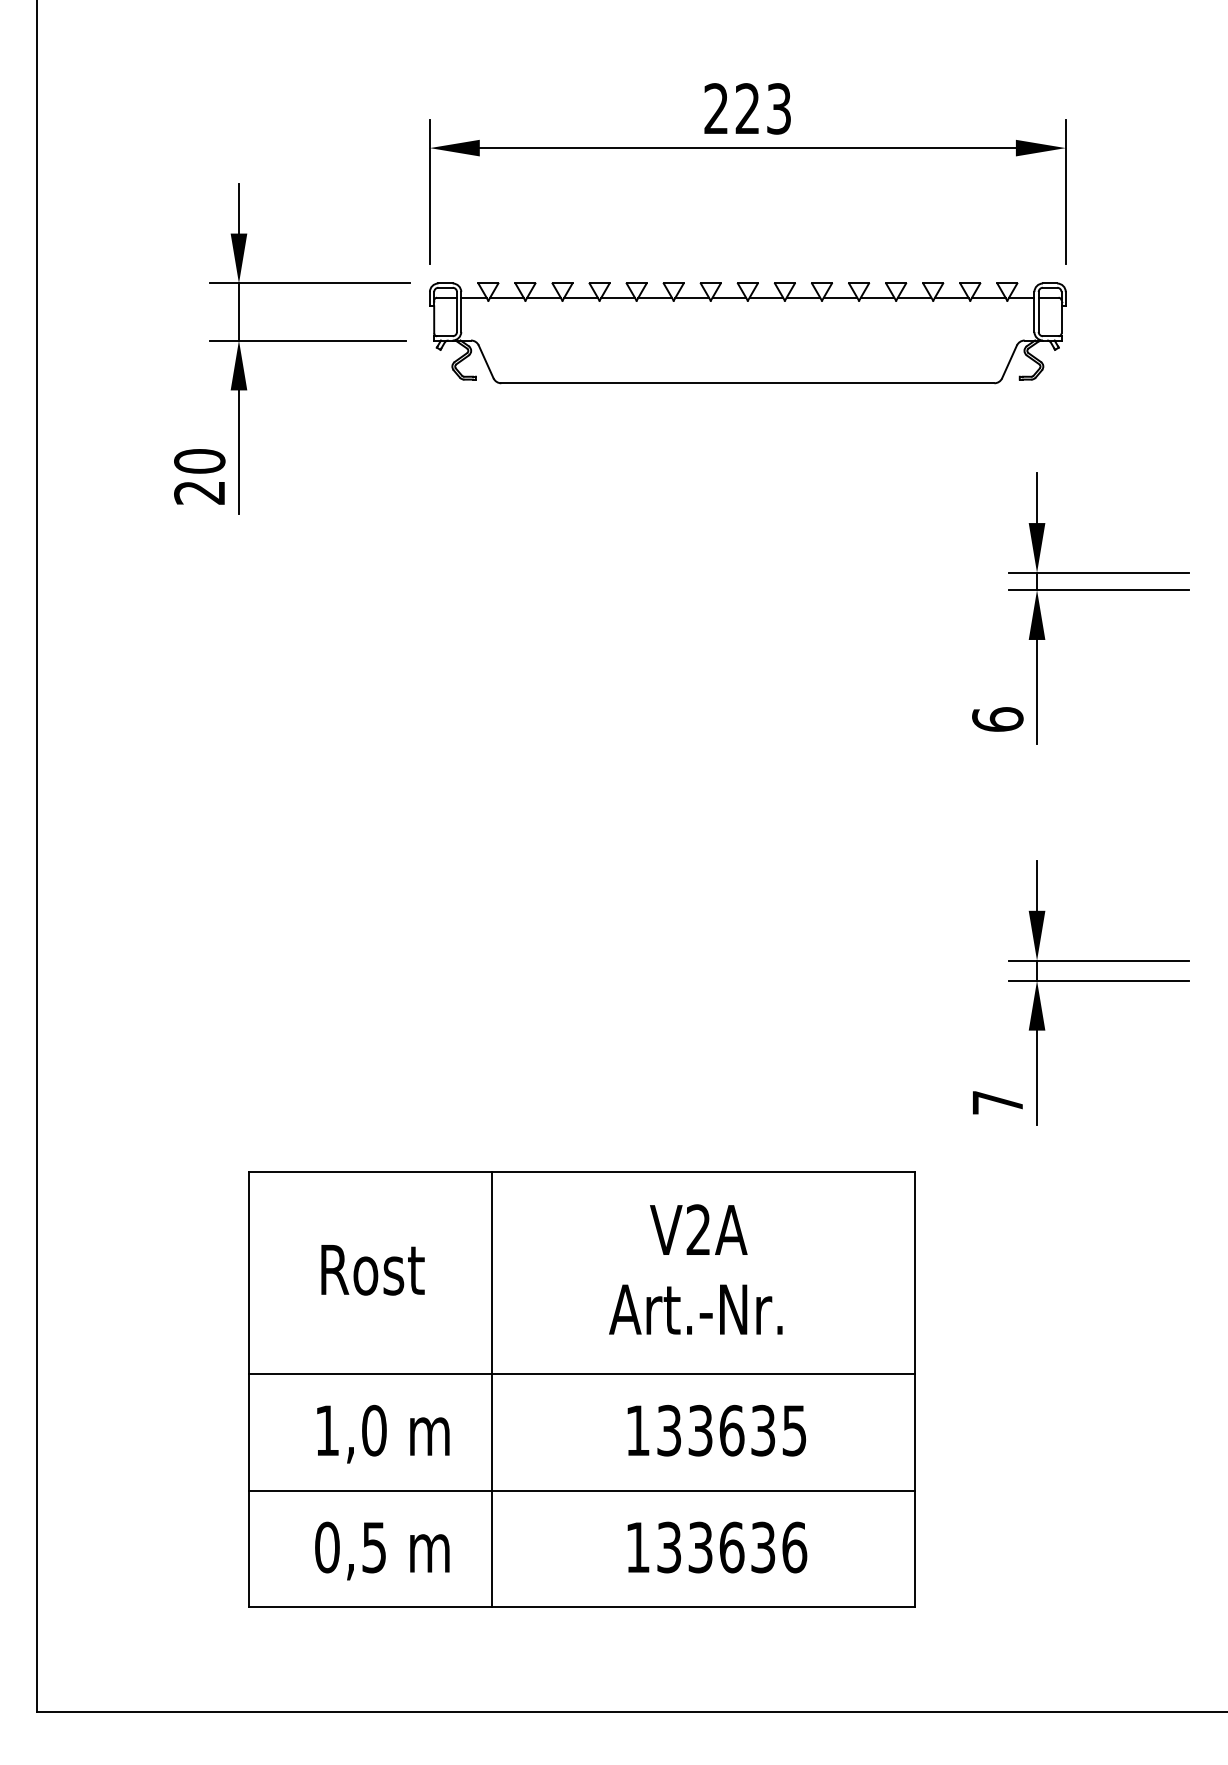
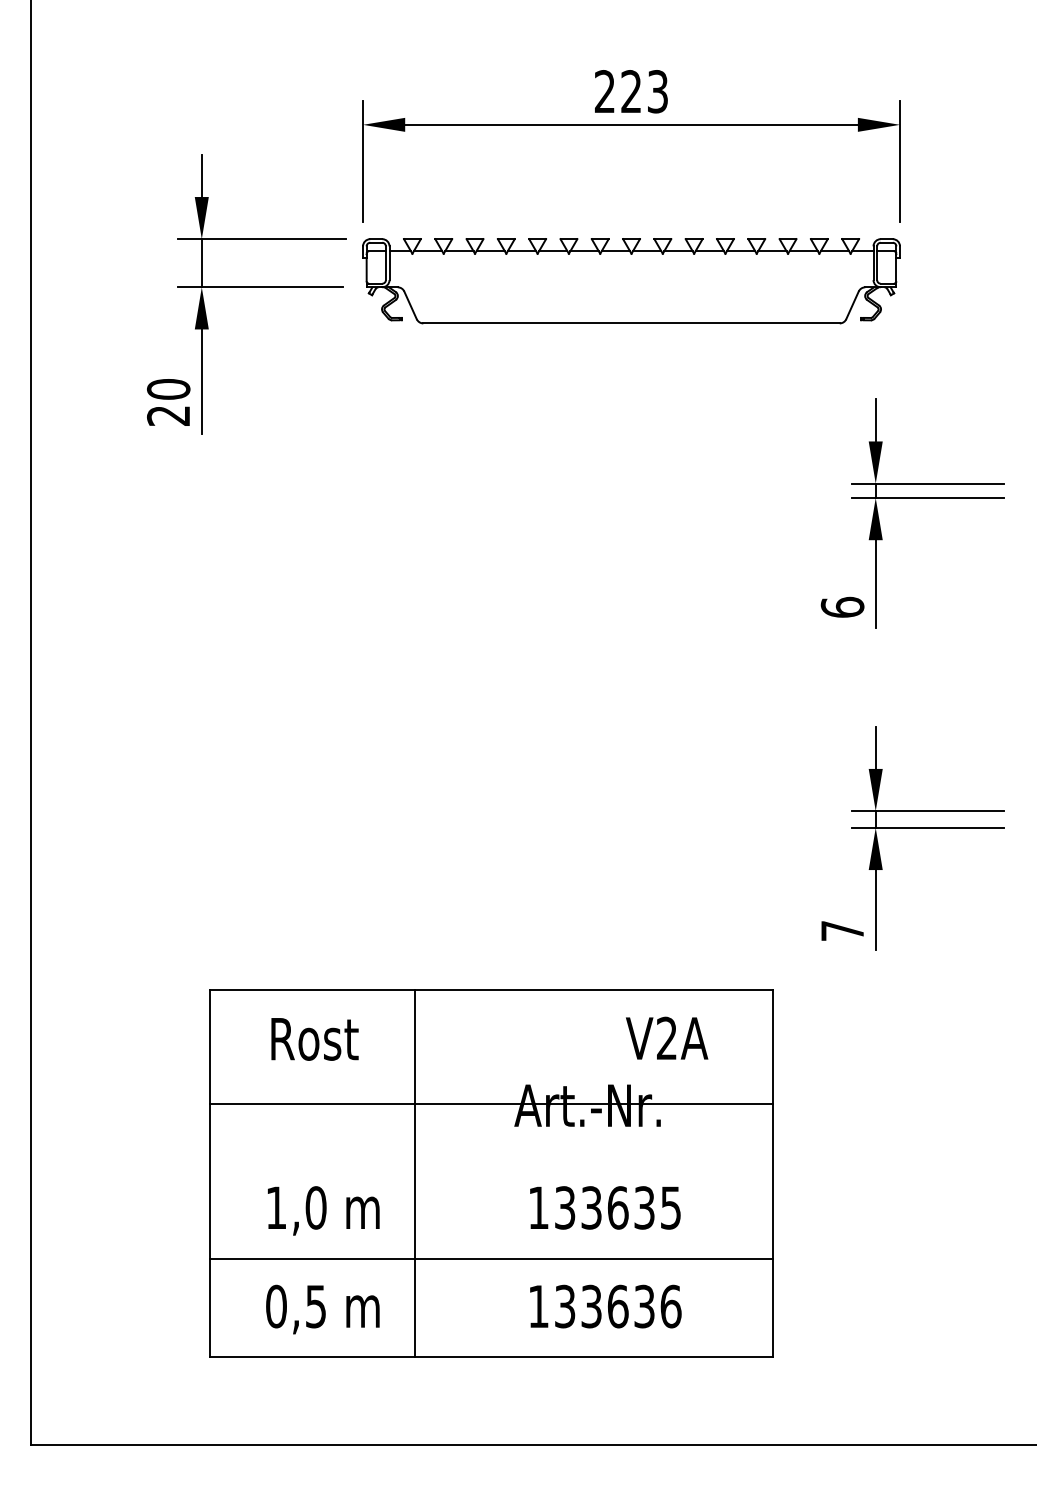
text: (699, 1228) -> (667, 1037), moved
text: (372, 1270) -> (314, 1039), moved
line: (582, 1373) -> (491, 1103), moved

